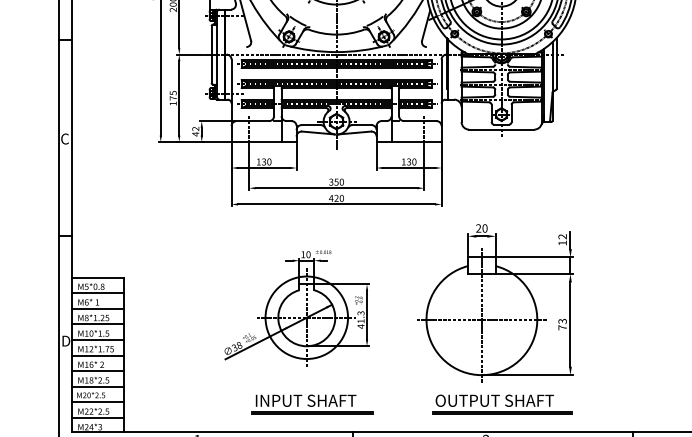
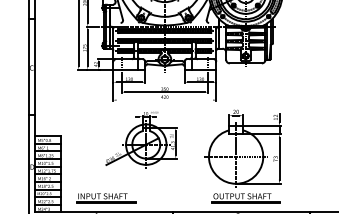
line: (335, 205) -> (164, 100), removed
part: (297, 307) -> (141, 139), moved
part: (313, 405) -> (106, 198), moved

